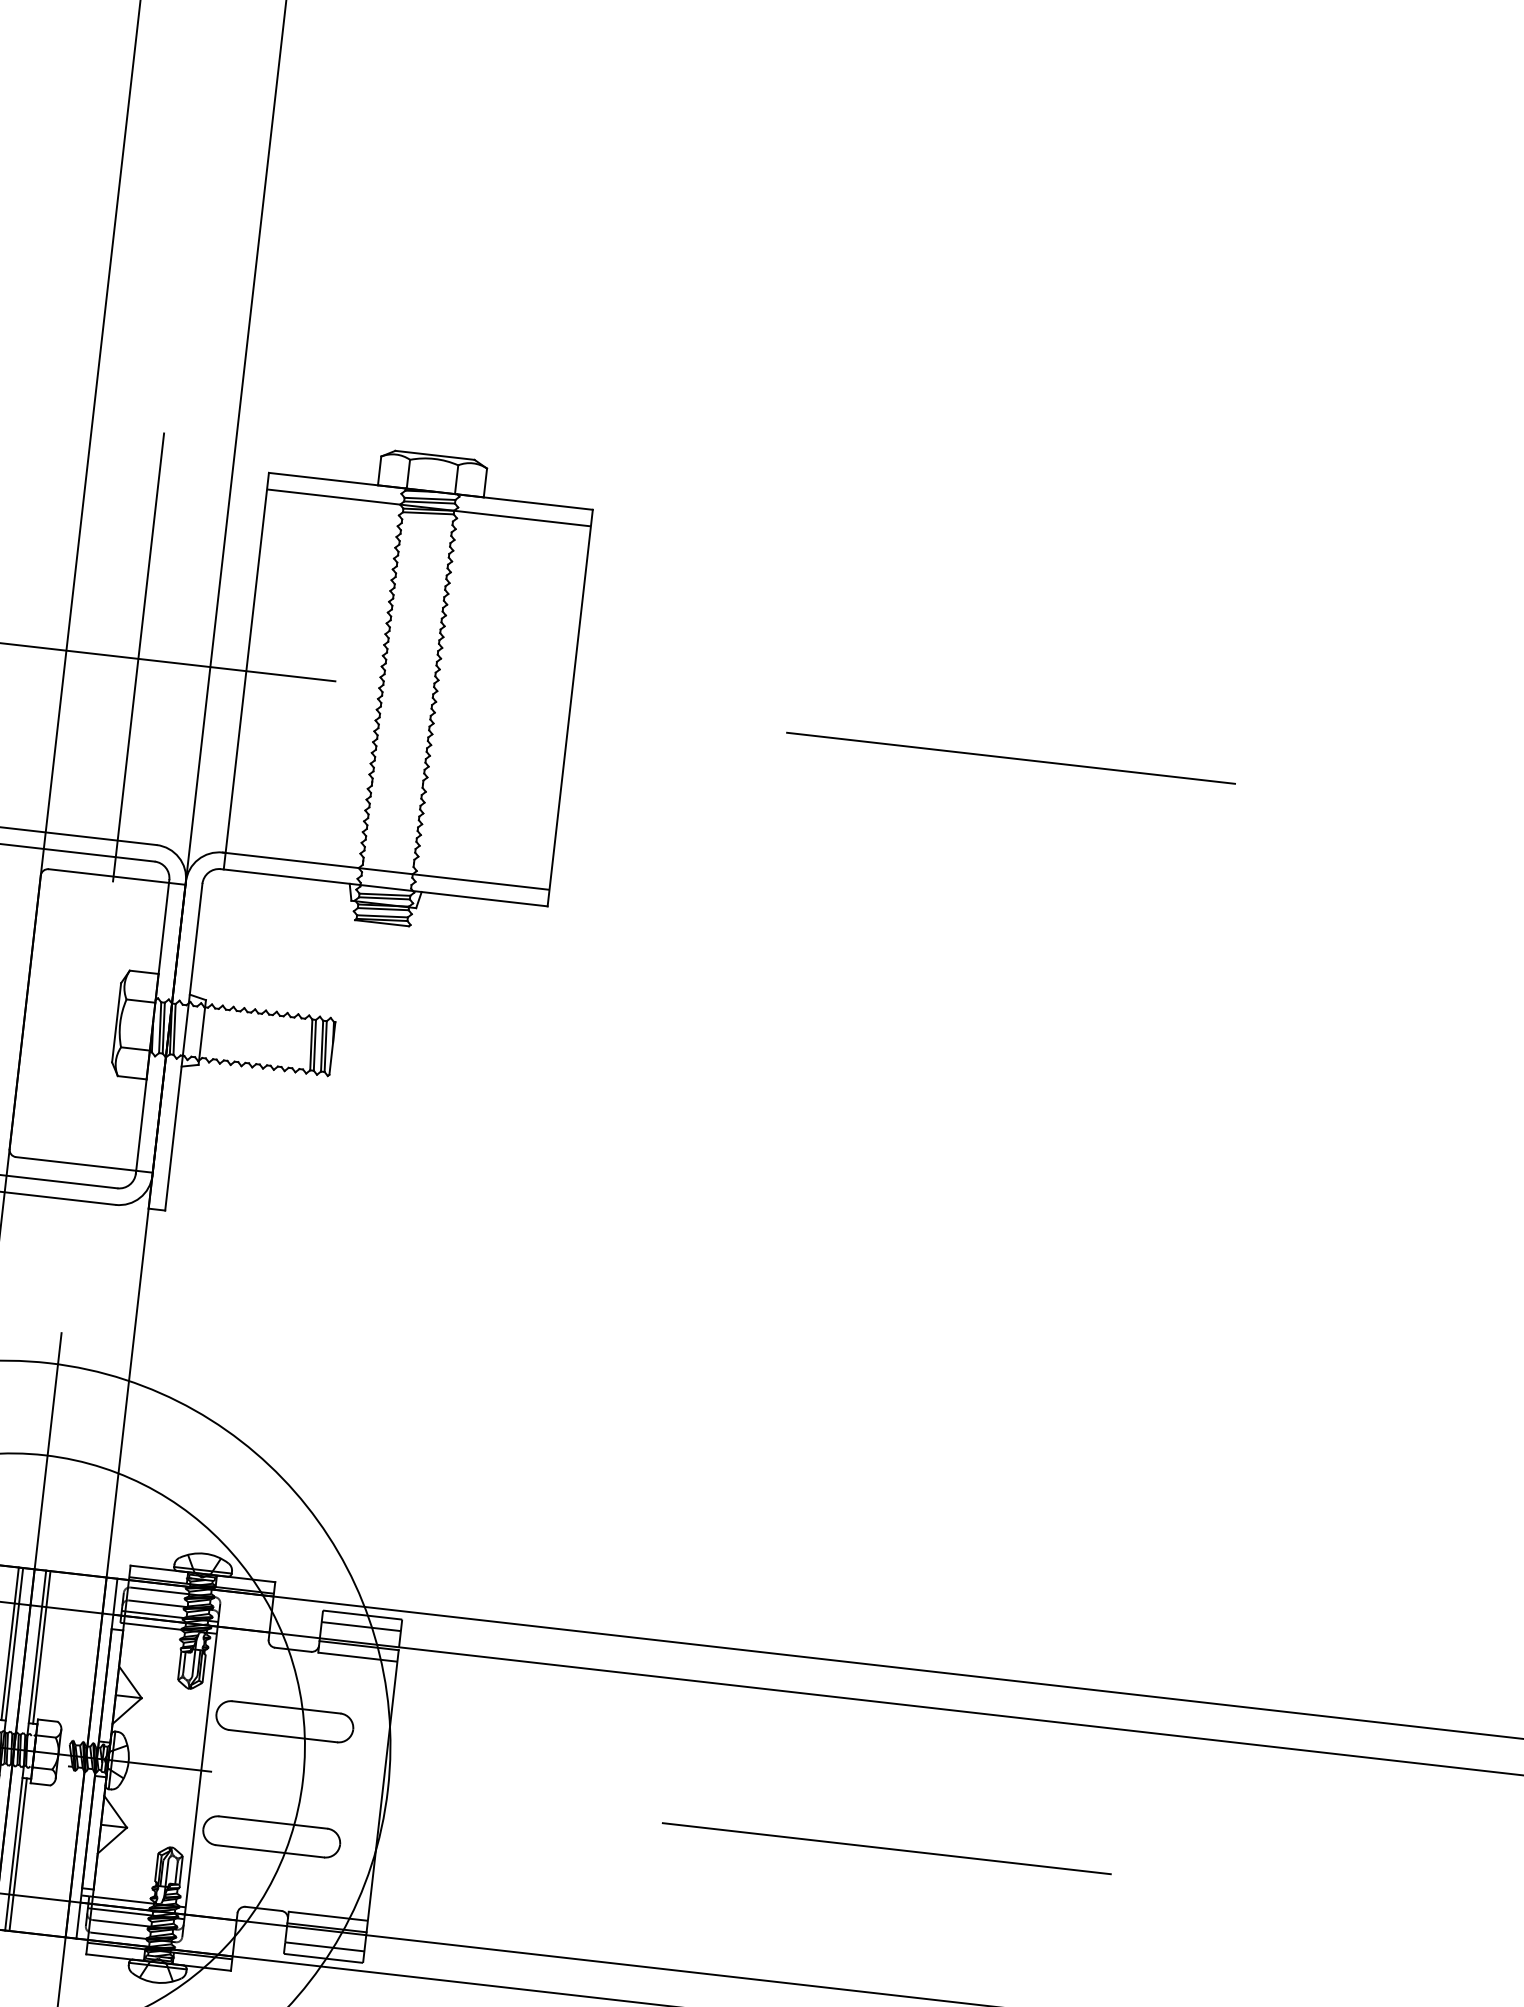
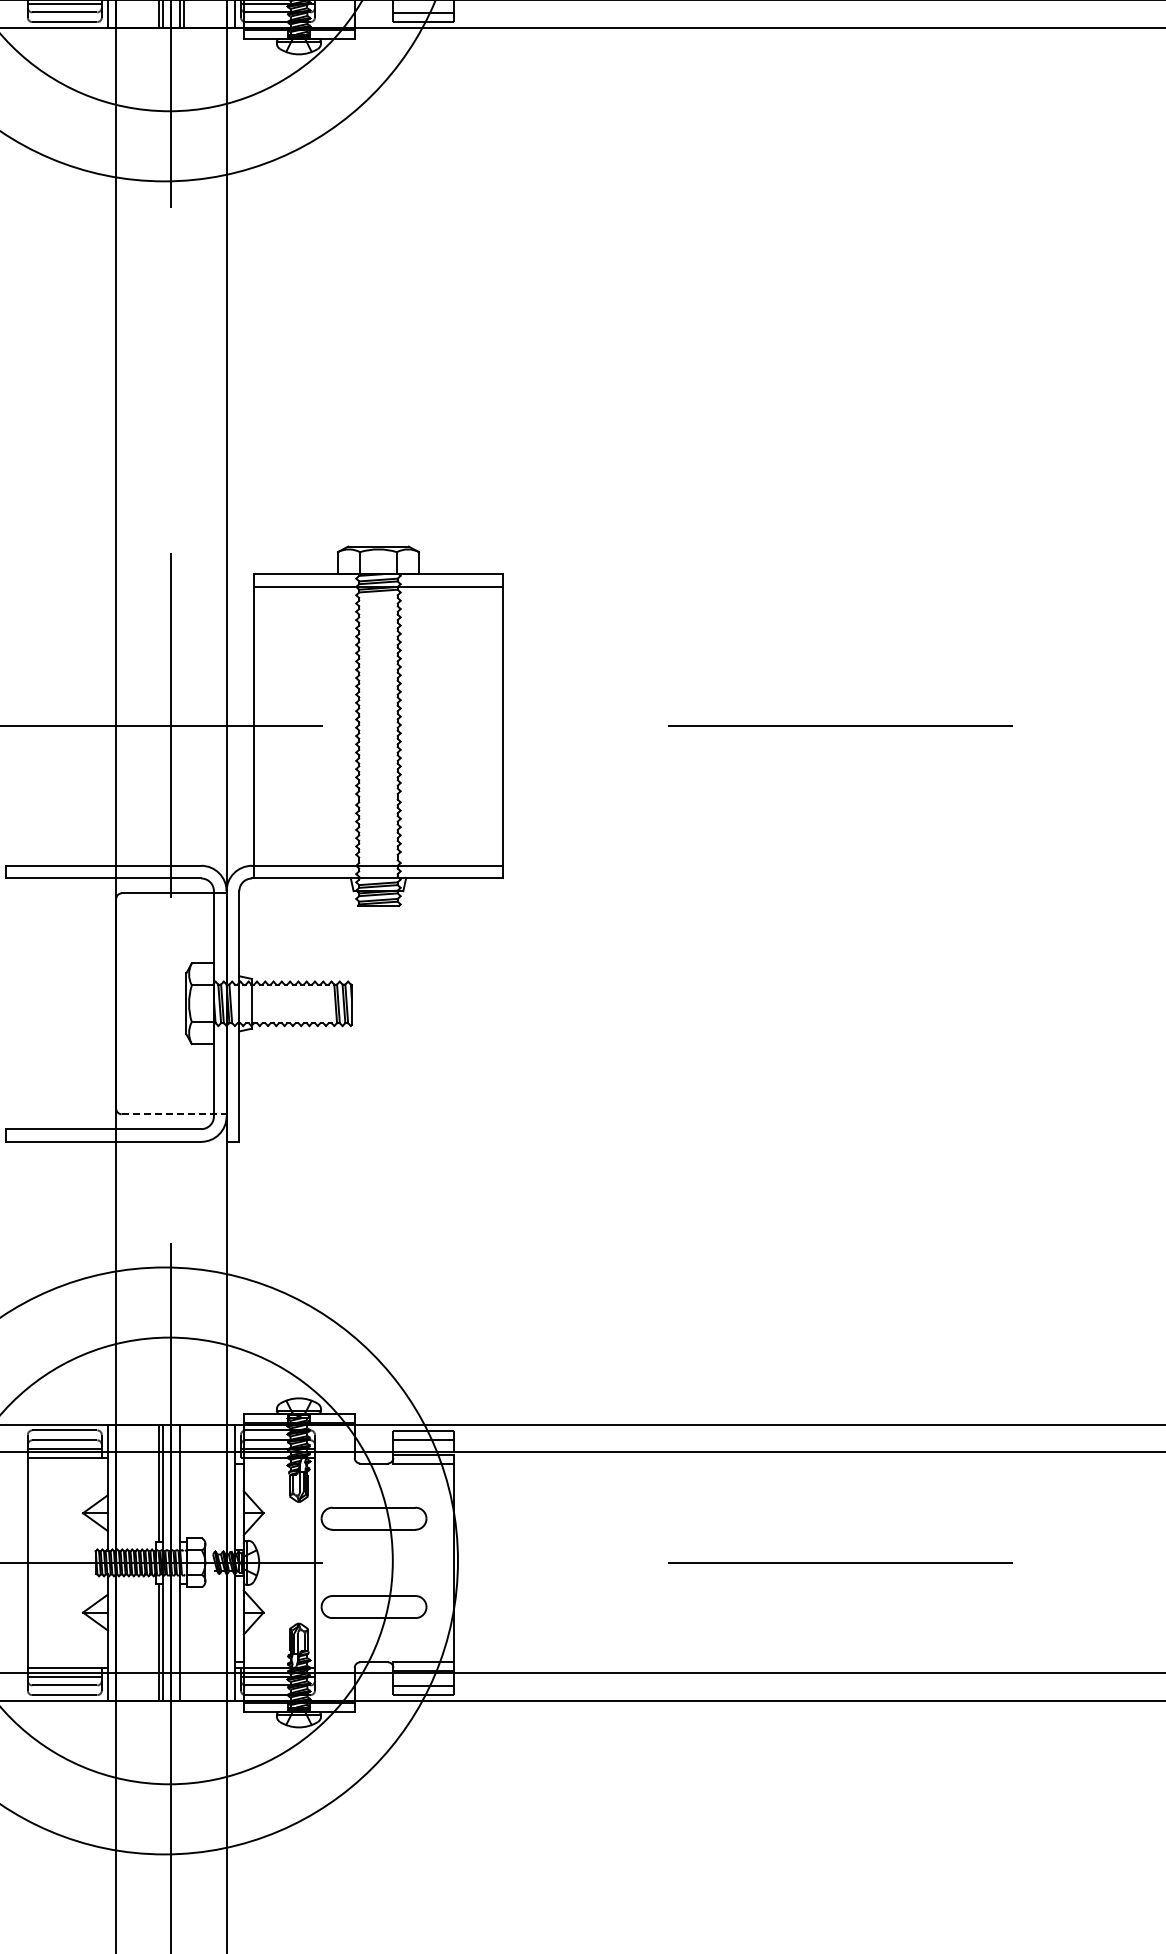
line: (84, 1165) -> (174, 1114), solid -> dashed
line: (41, 1646) -> (183, 1482), removed
line: (18, 1853) -> (183, 1641), removed

